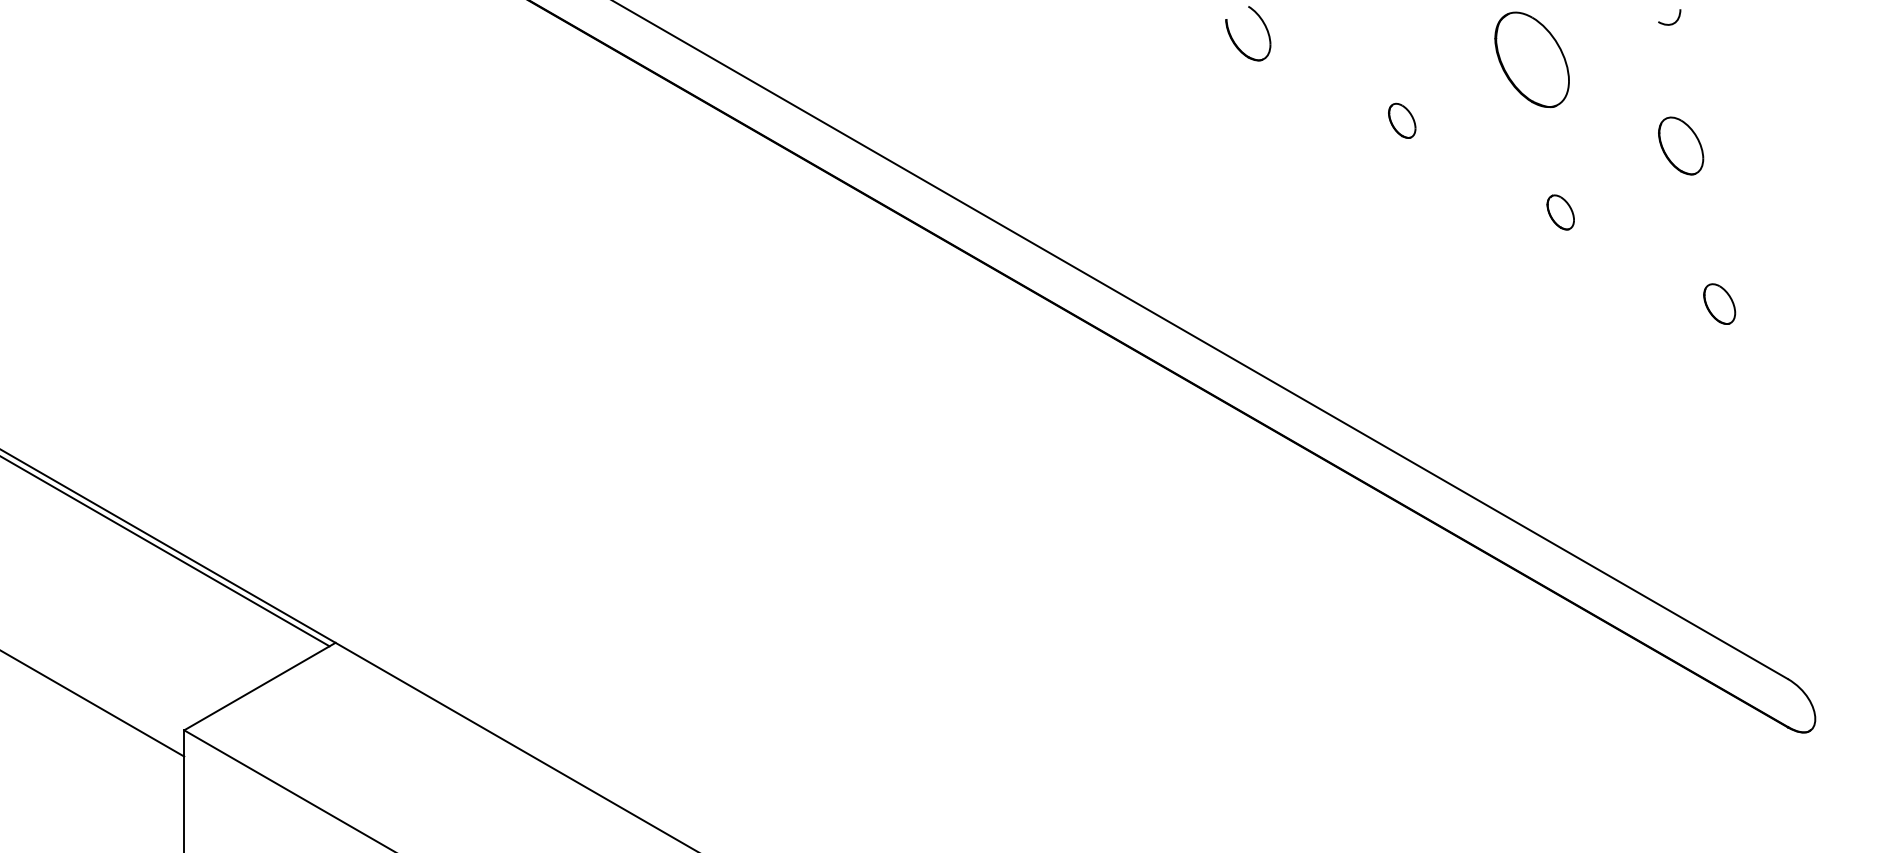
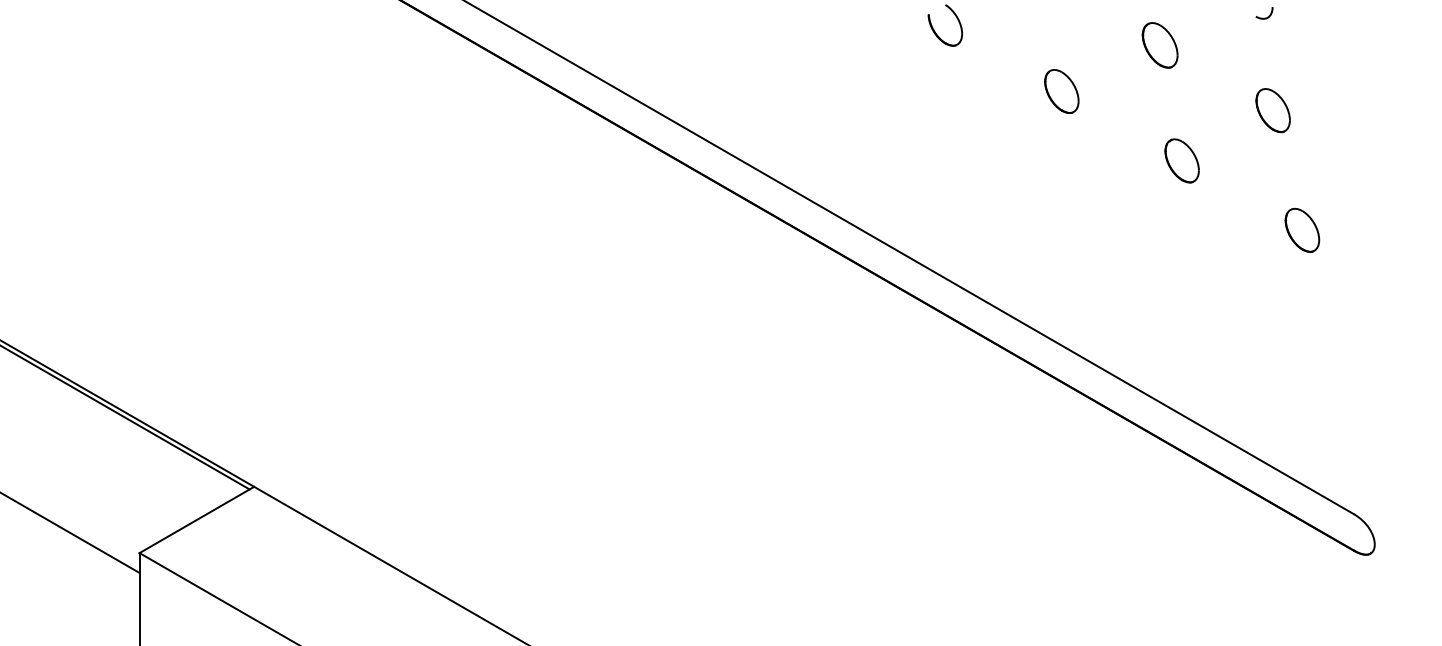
part: (1531, 59) -> (1159, 45), size x0.62
part: (1402, 120) -> (1062, 91), size x1.67
part: (1560, 212) -> (1181, 160), size x1.67
part: (1719, 303) -> (1302, 229), size x1.43

